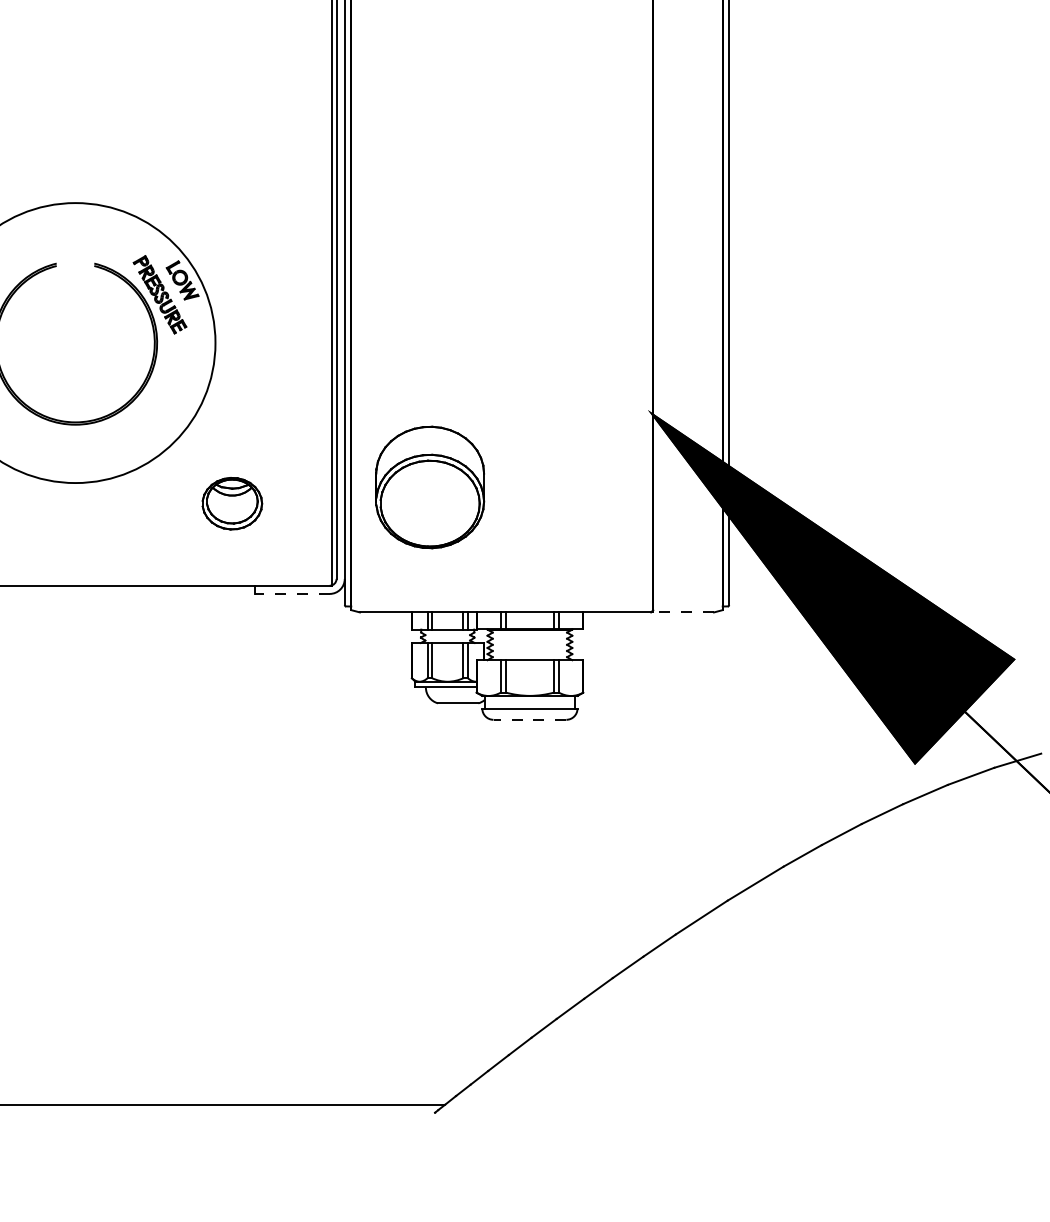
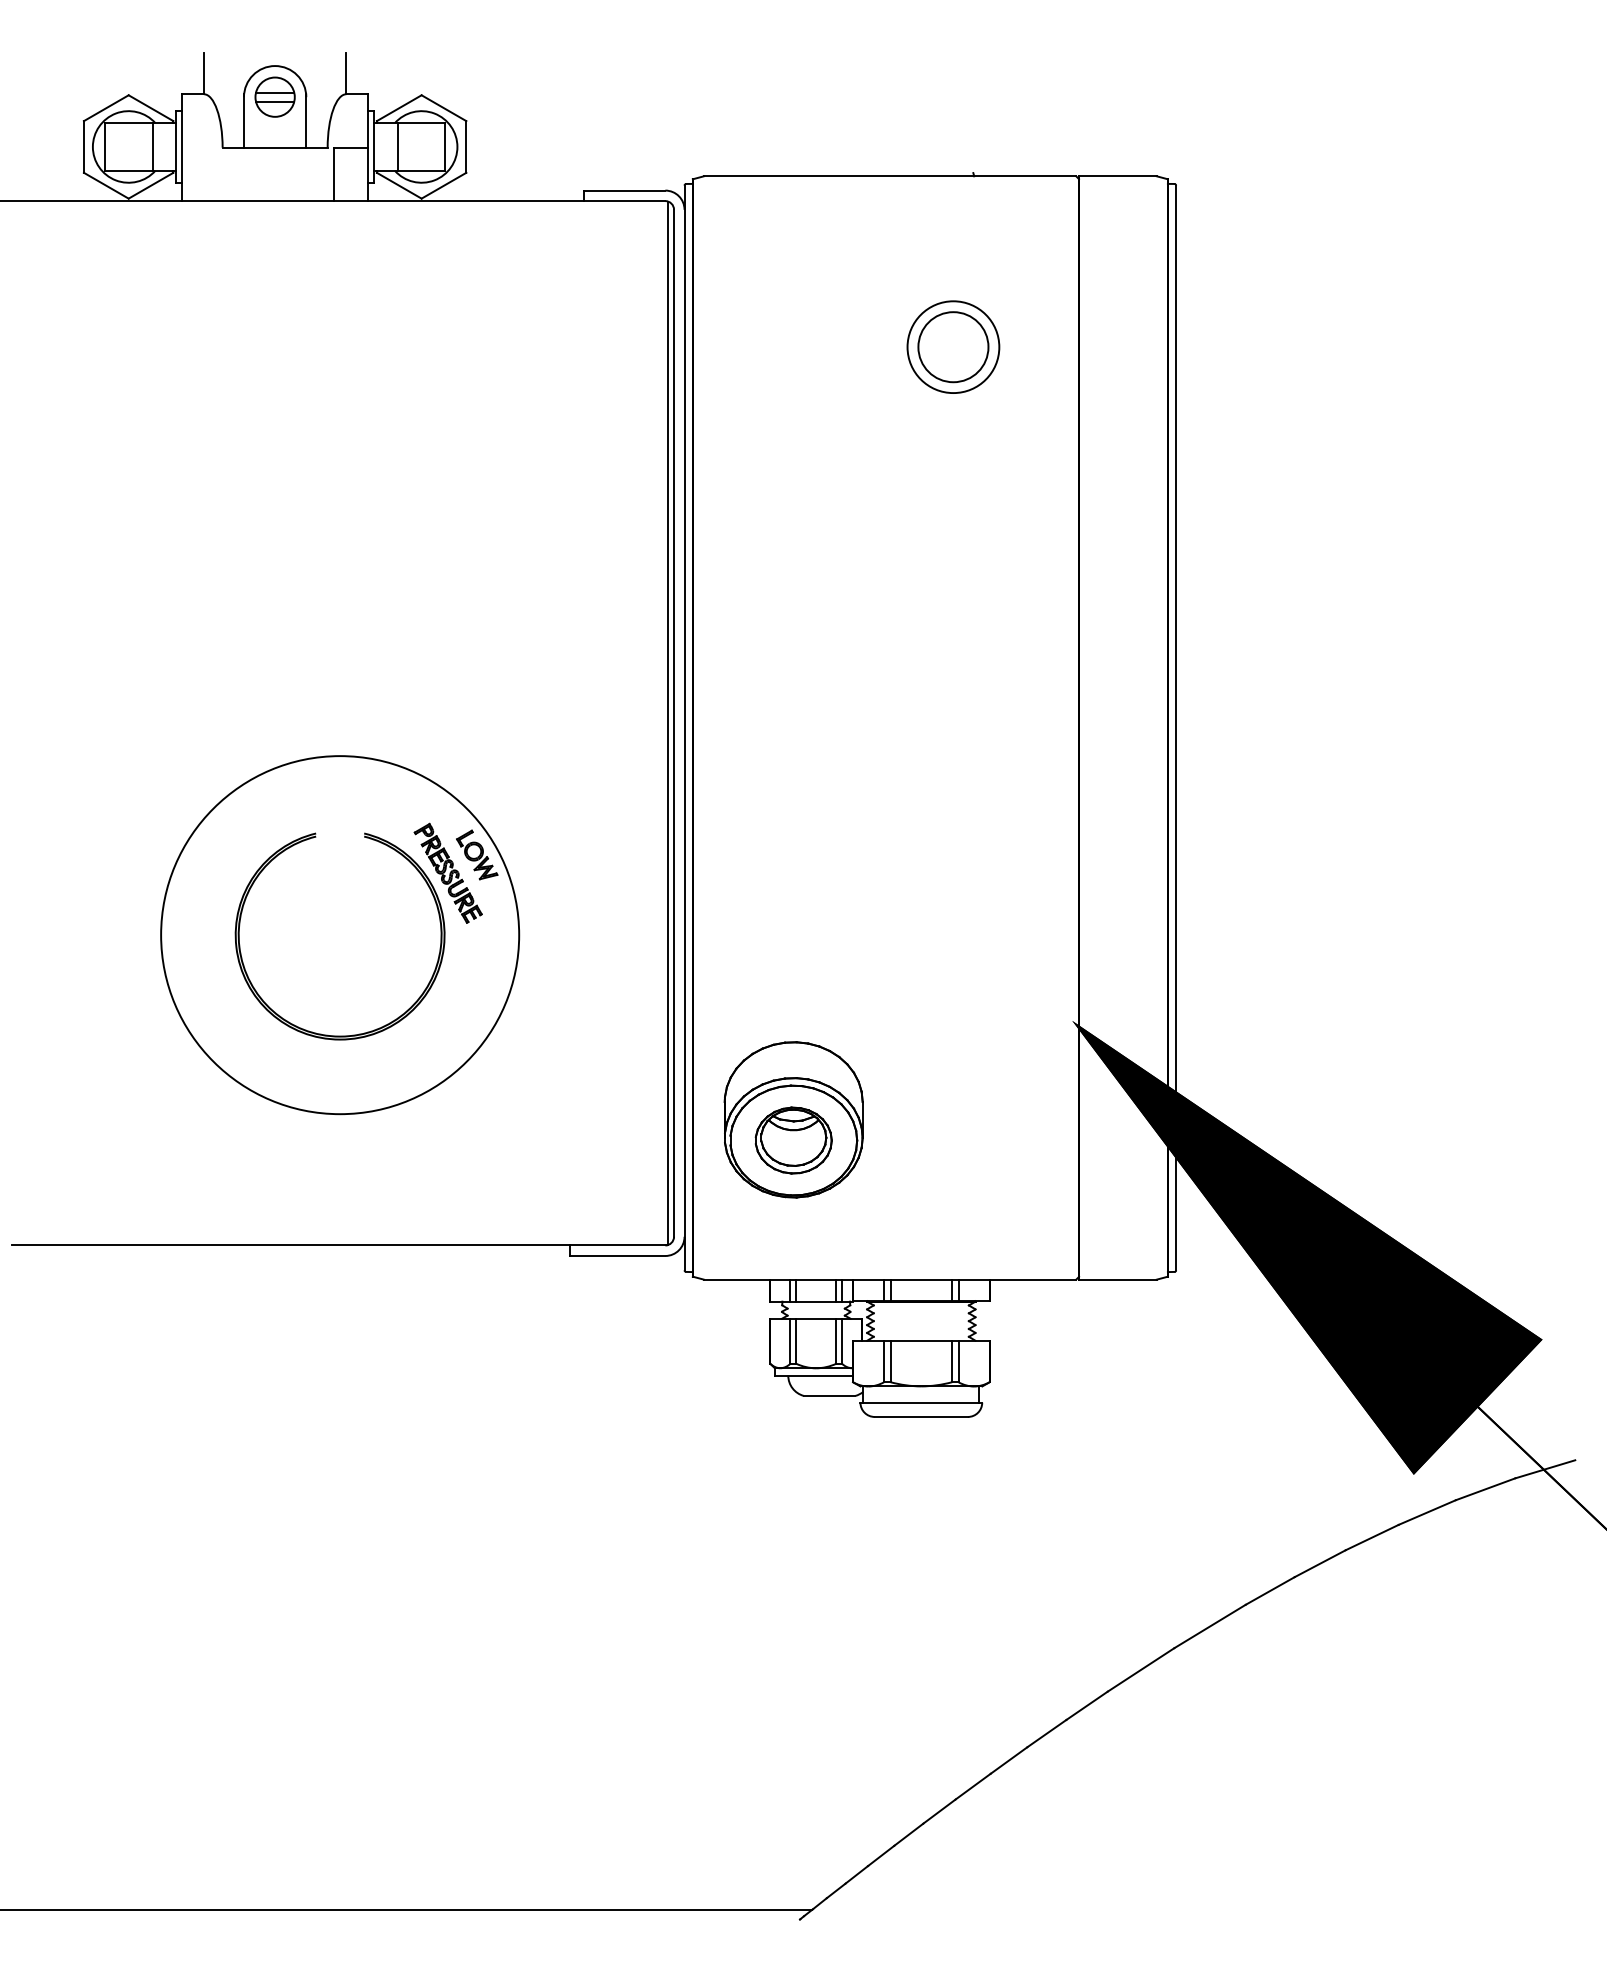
part: (232, 503) -> (793, 1140), moved
line: (292, 593) -> (617, 1255), dashed -> solid
line: (683, 612) -> (1117, 1279), dashed -> solid
line: (530, 719) -> (921, 1416), dashed -> solid

